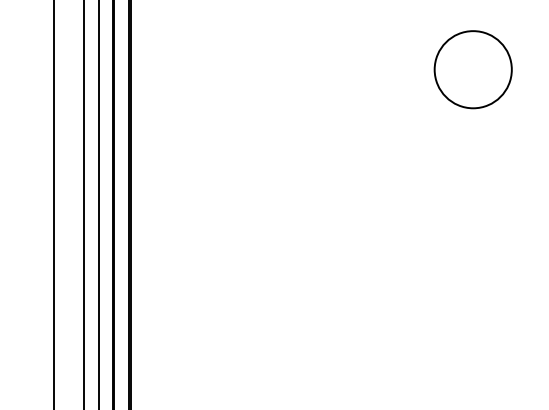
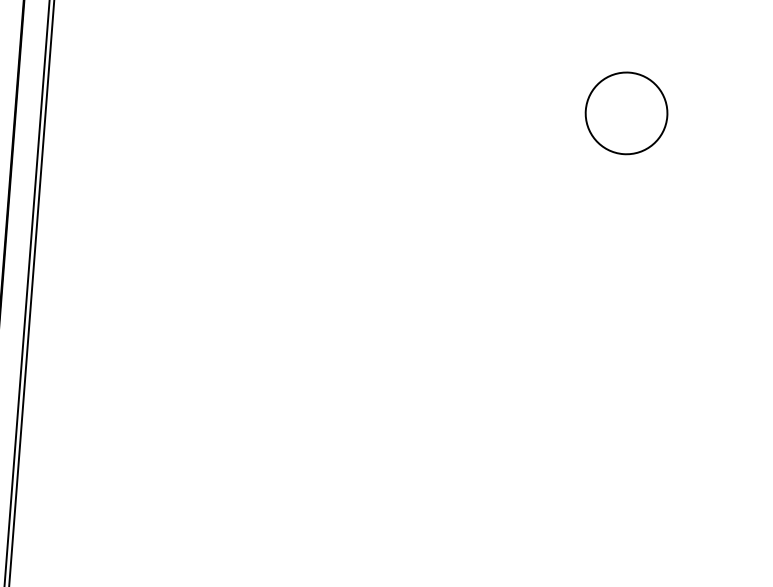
circle: (473, 69) -> (626, 113), size x0.62

